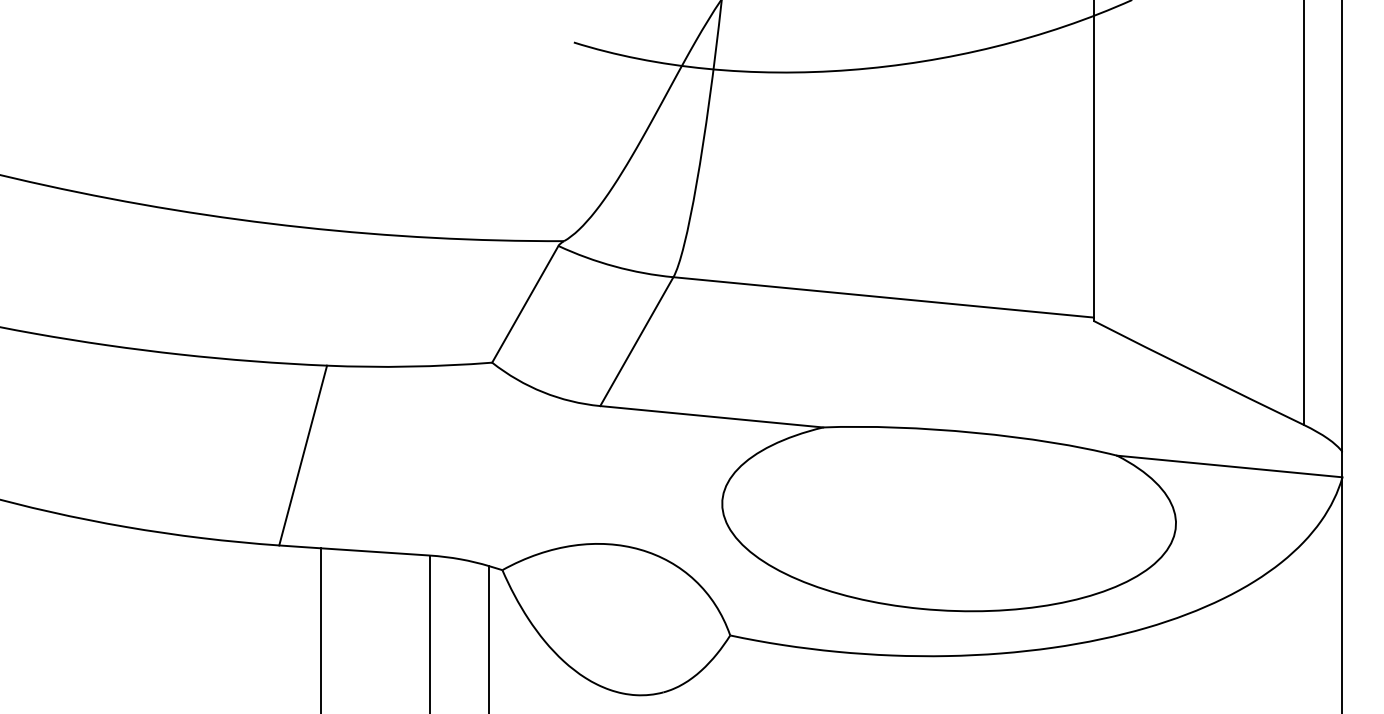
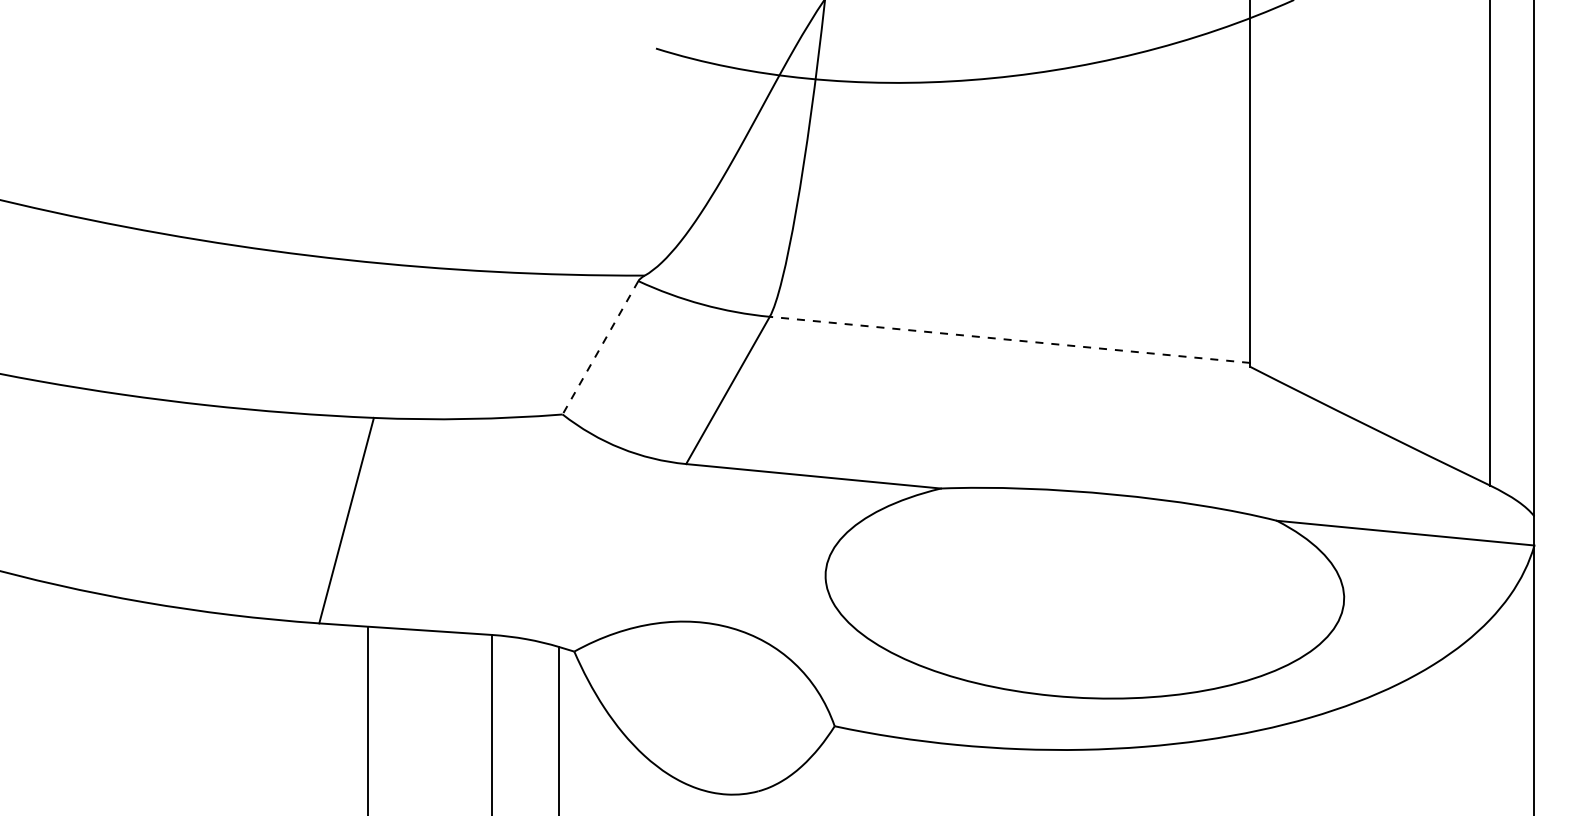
line: (883, 297) -> (1009, 339), solid -> dashed
line: (525, 304) -> (600, 347), solid -> dashed

